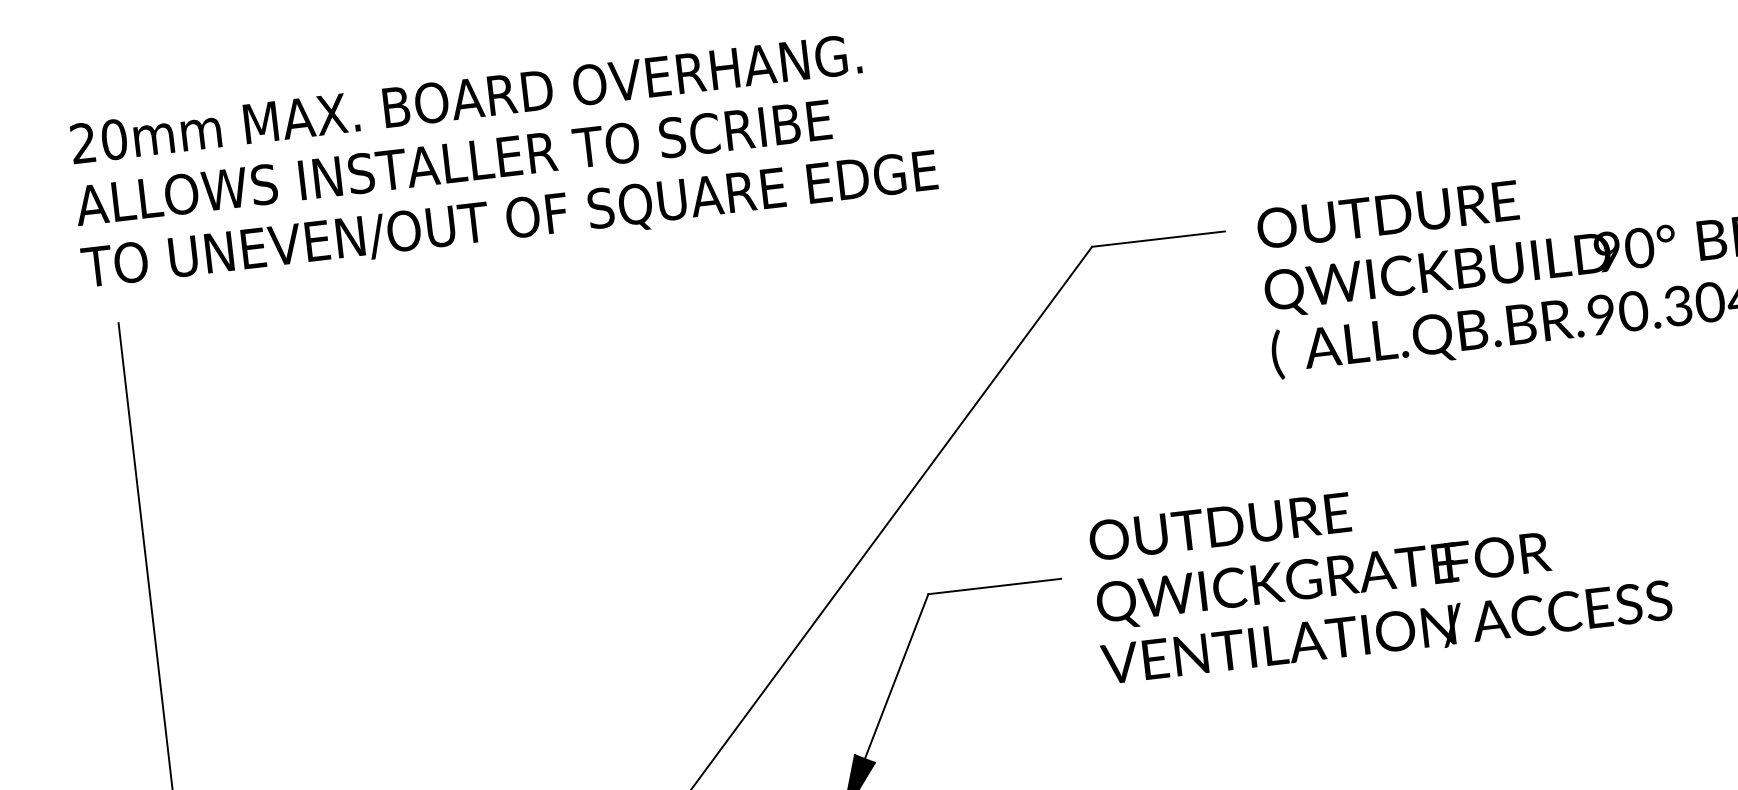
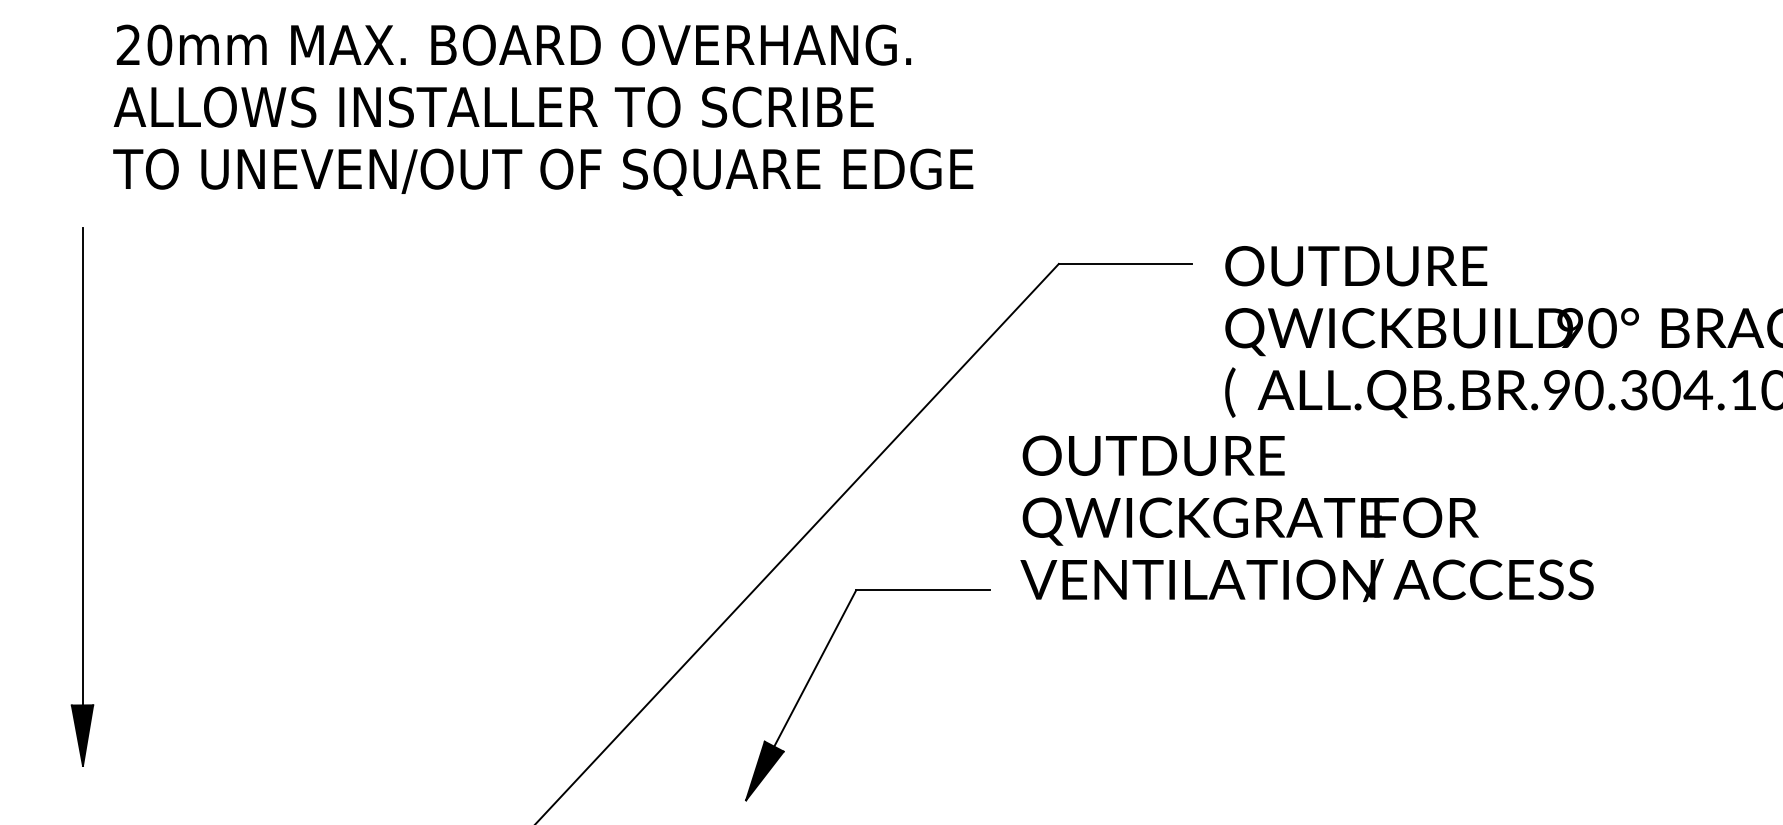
text: (502, 159) -> (543, 109), moved
text: (1379, 571) -> (1306, 518), moved

